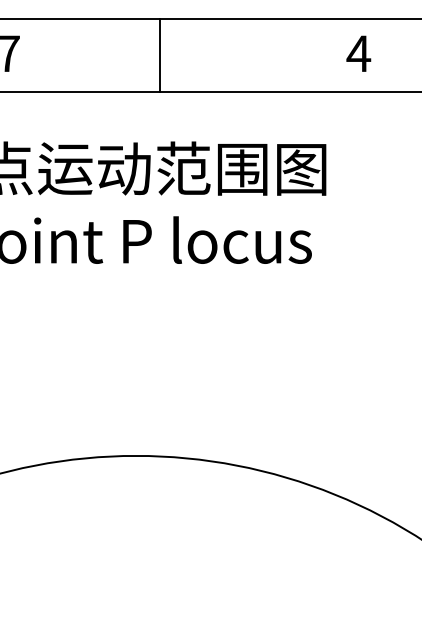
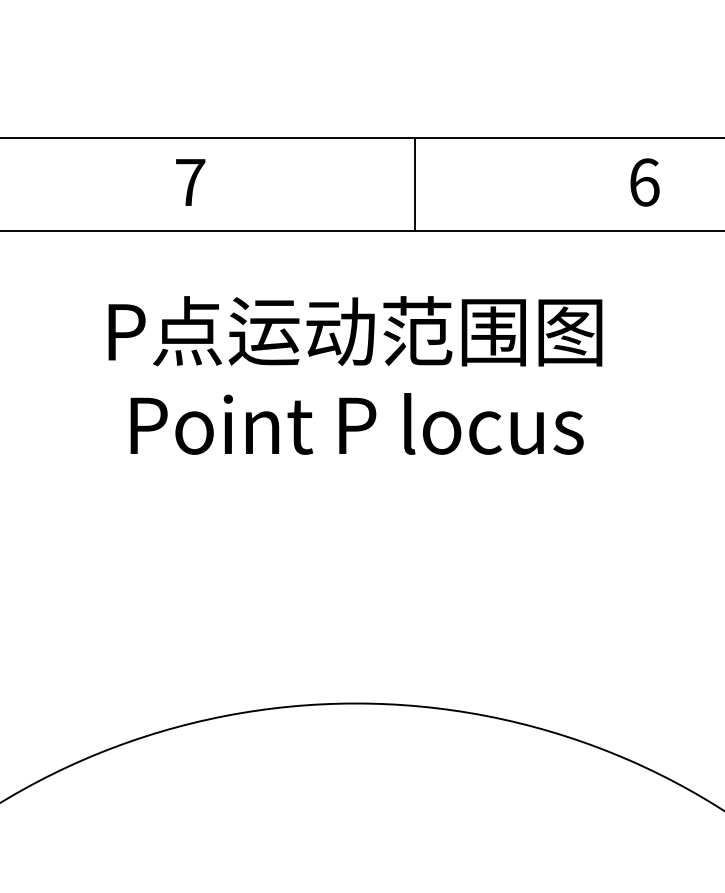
text: (358, 53) -> (644, 182), 4 -> 6
line: (160, 55) -> (415, 184), moved

